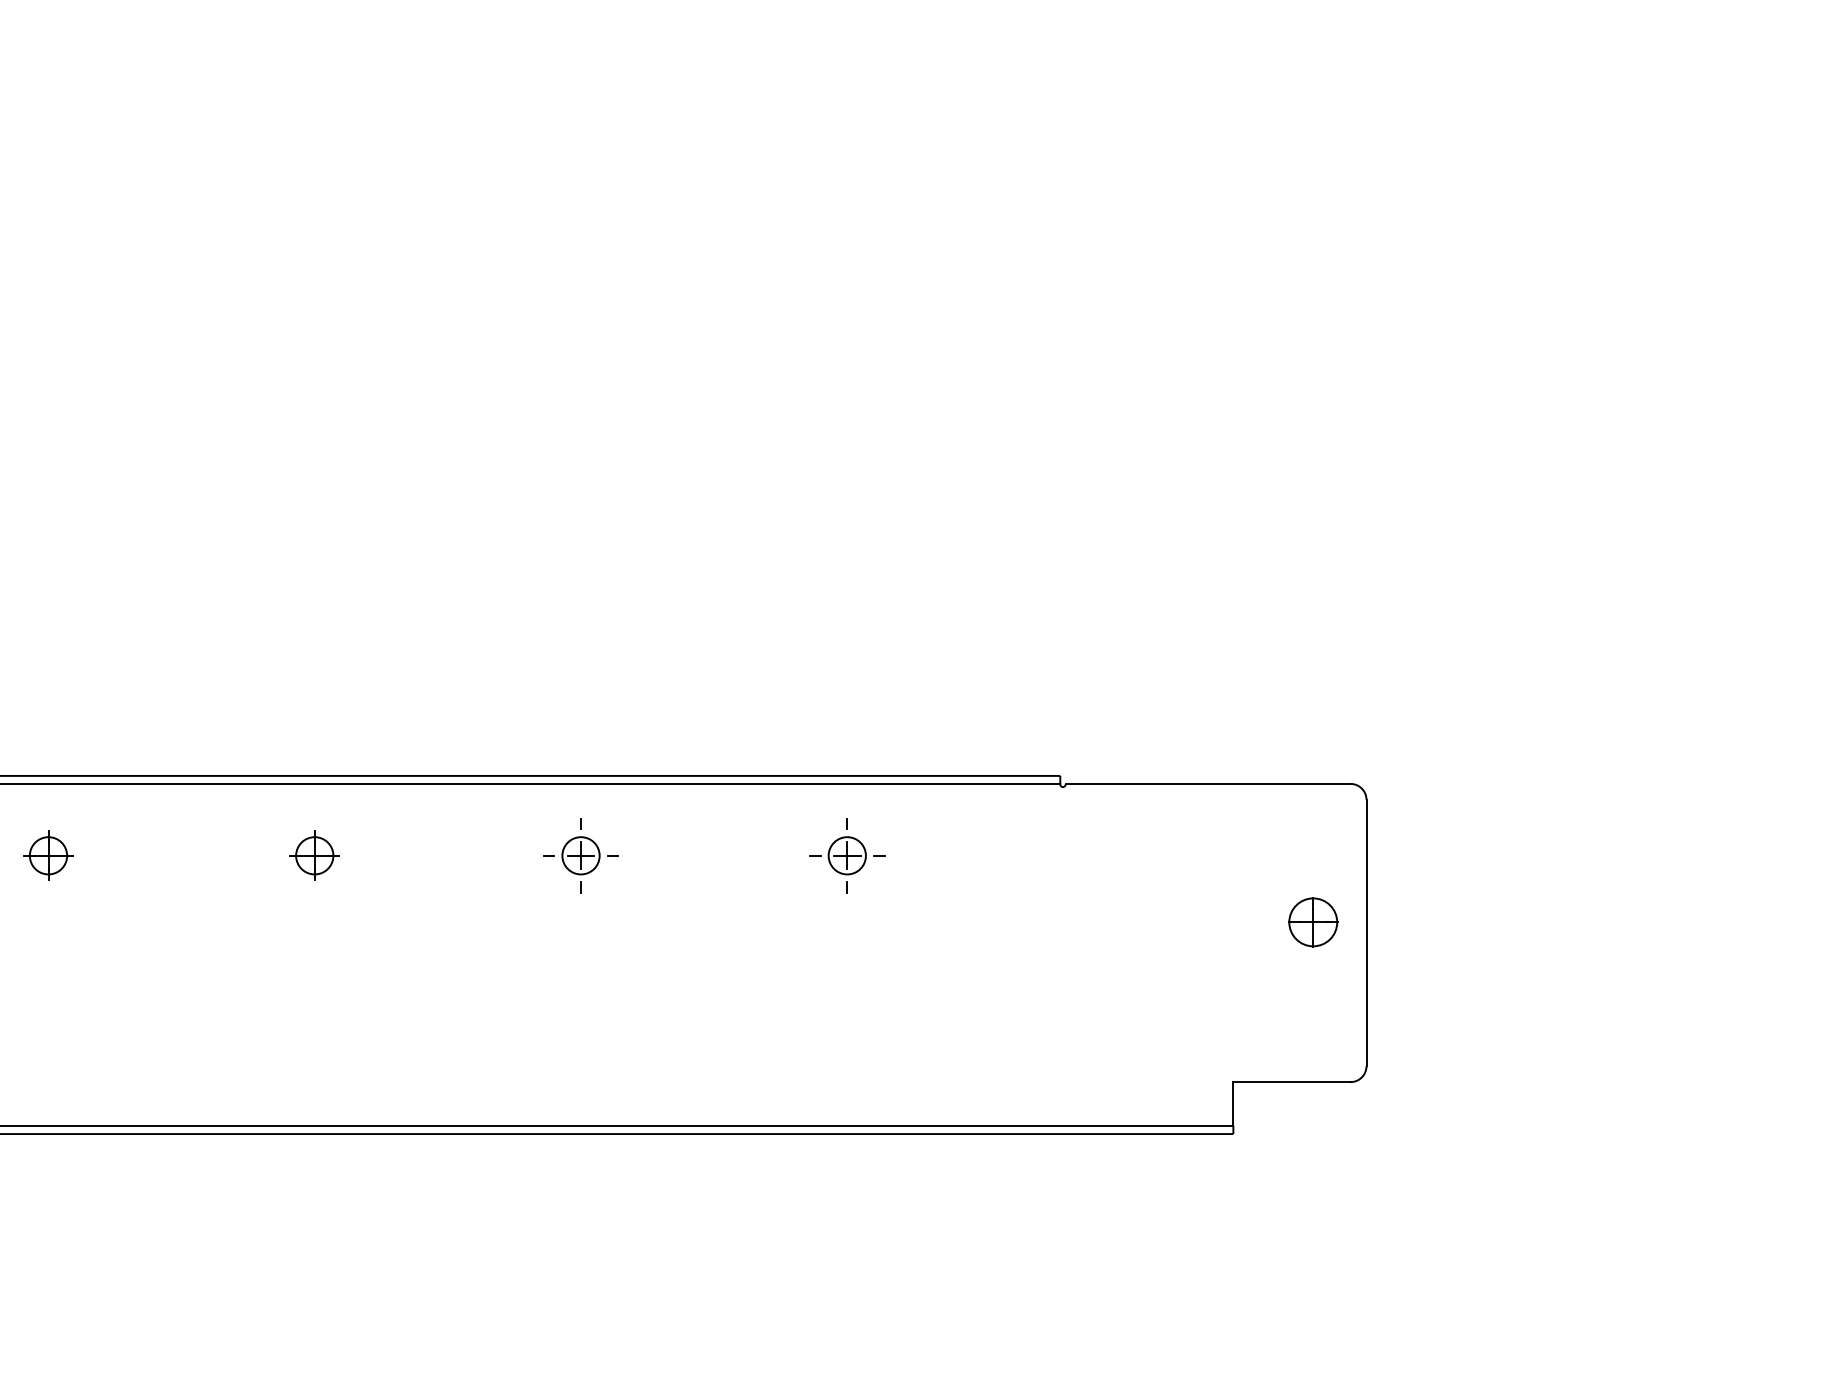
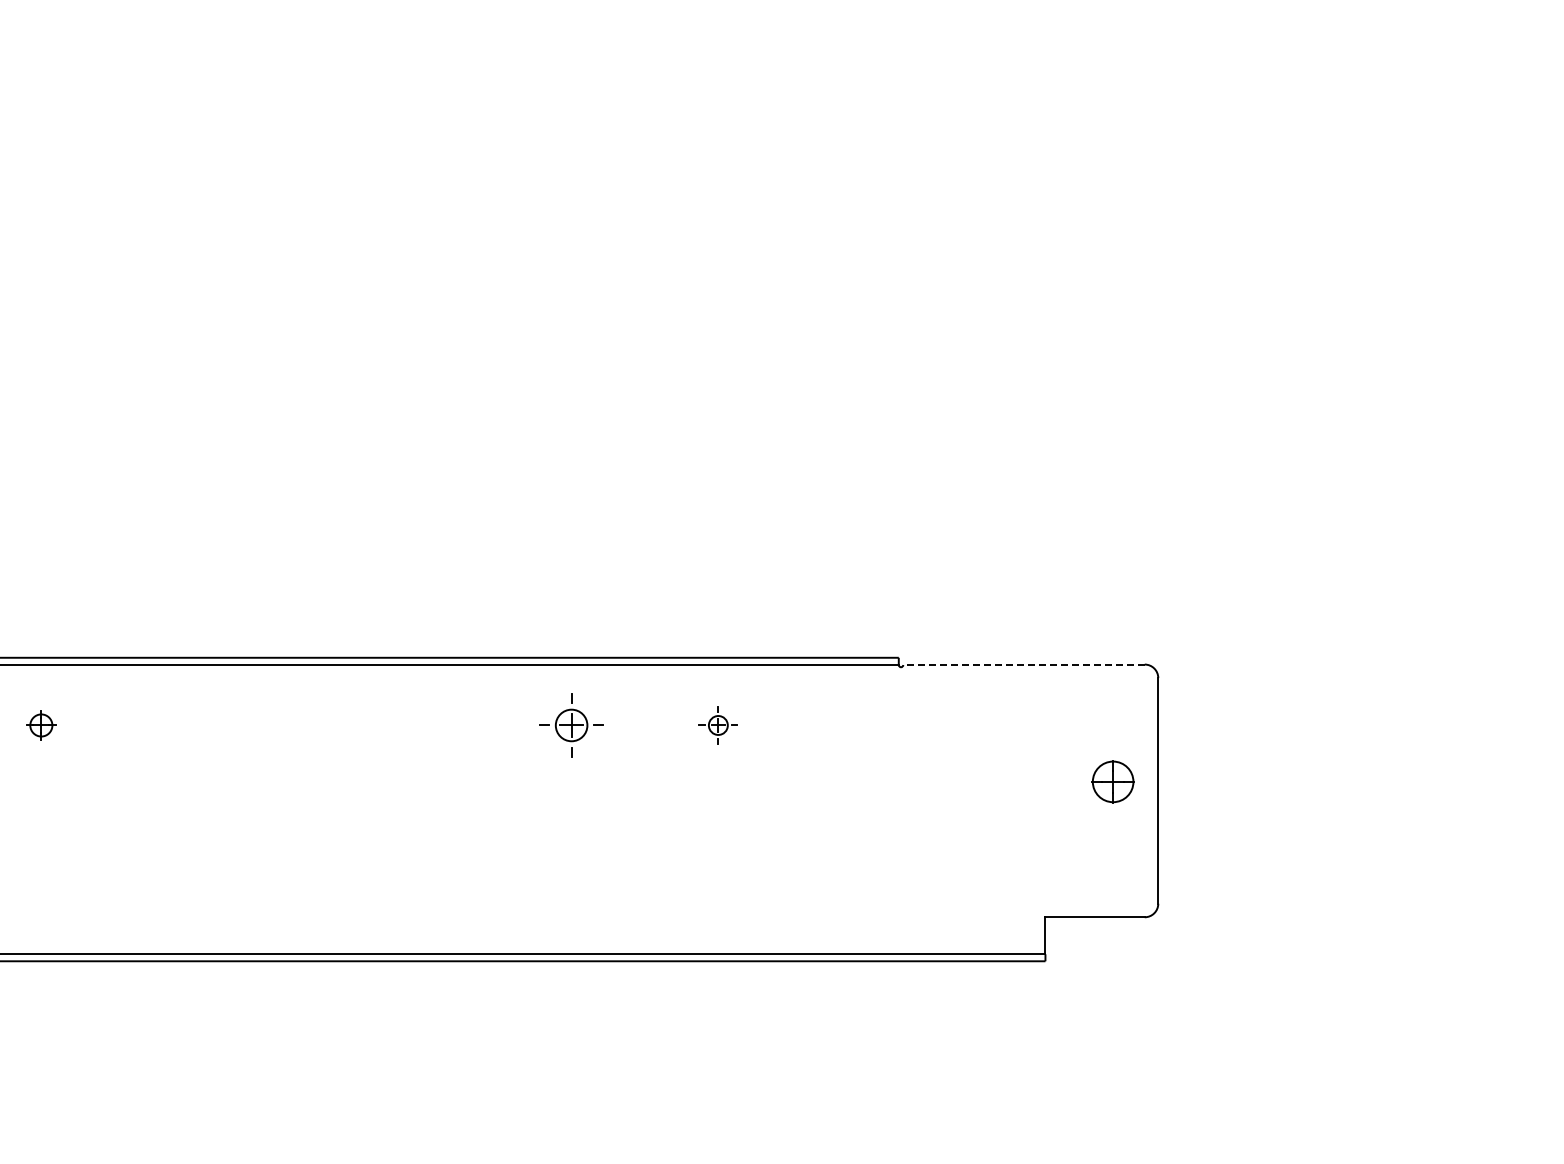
line: (1208, 783) -> (1024, 664), solid -> dashed
part: (48, 855) -> (41, 725), size x0.7
part: (314, 855) -> (266, 725), removed
part: (580, 855) -> (571, 725), moved
part: (847, 855) -> (718, 725), size x0.6

